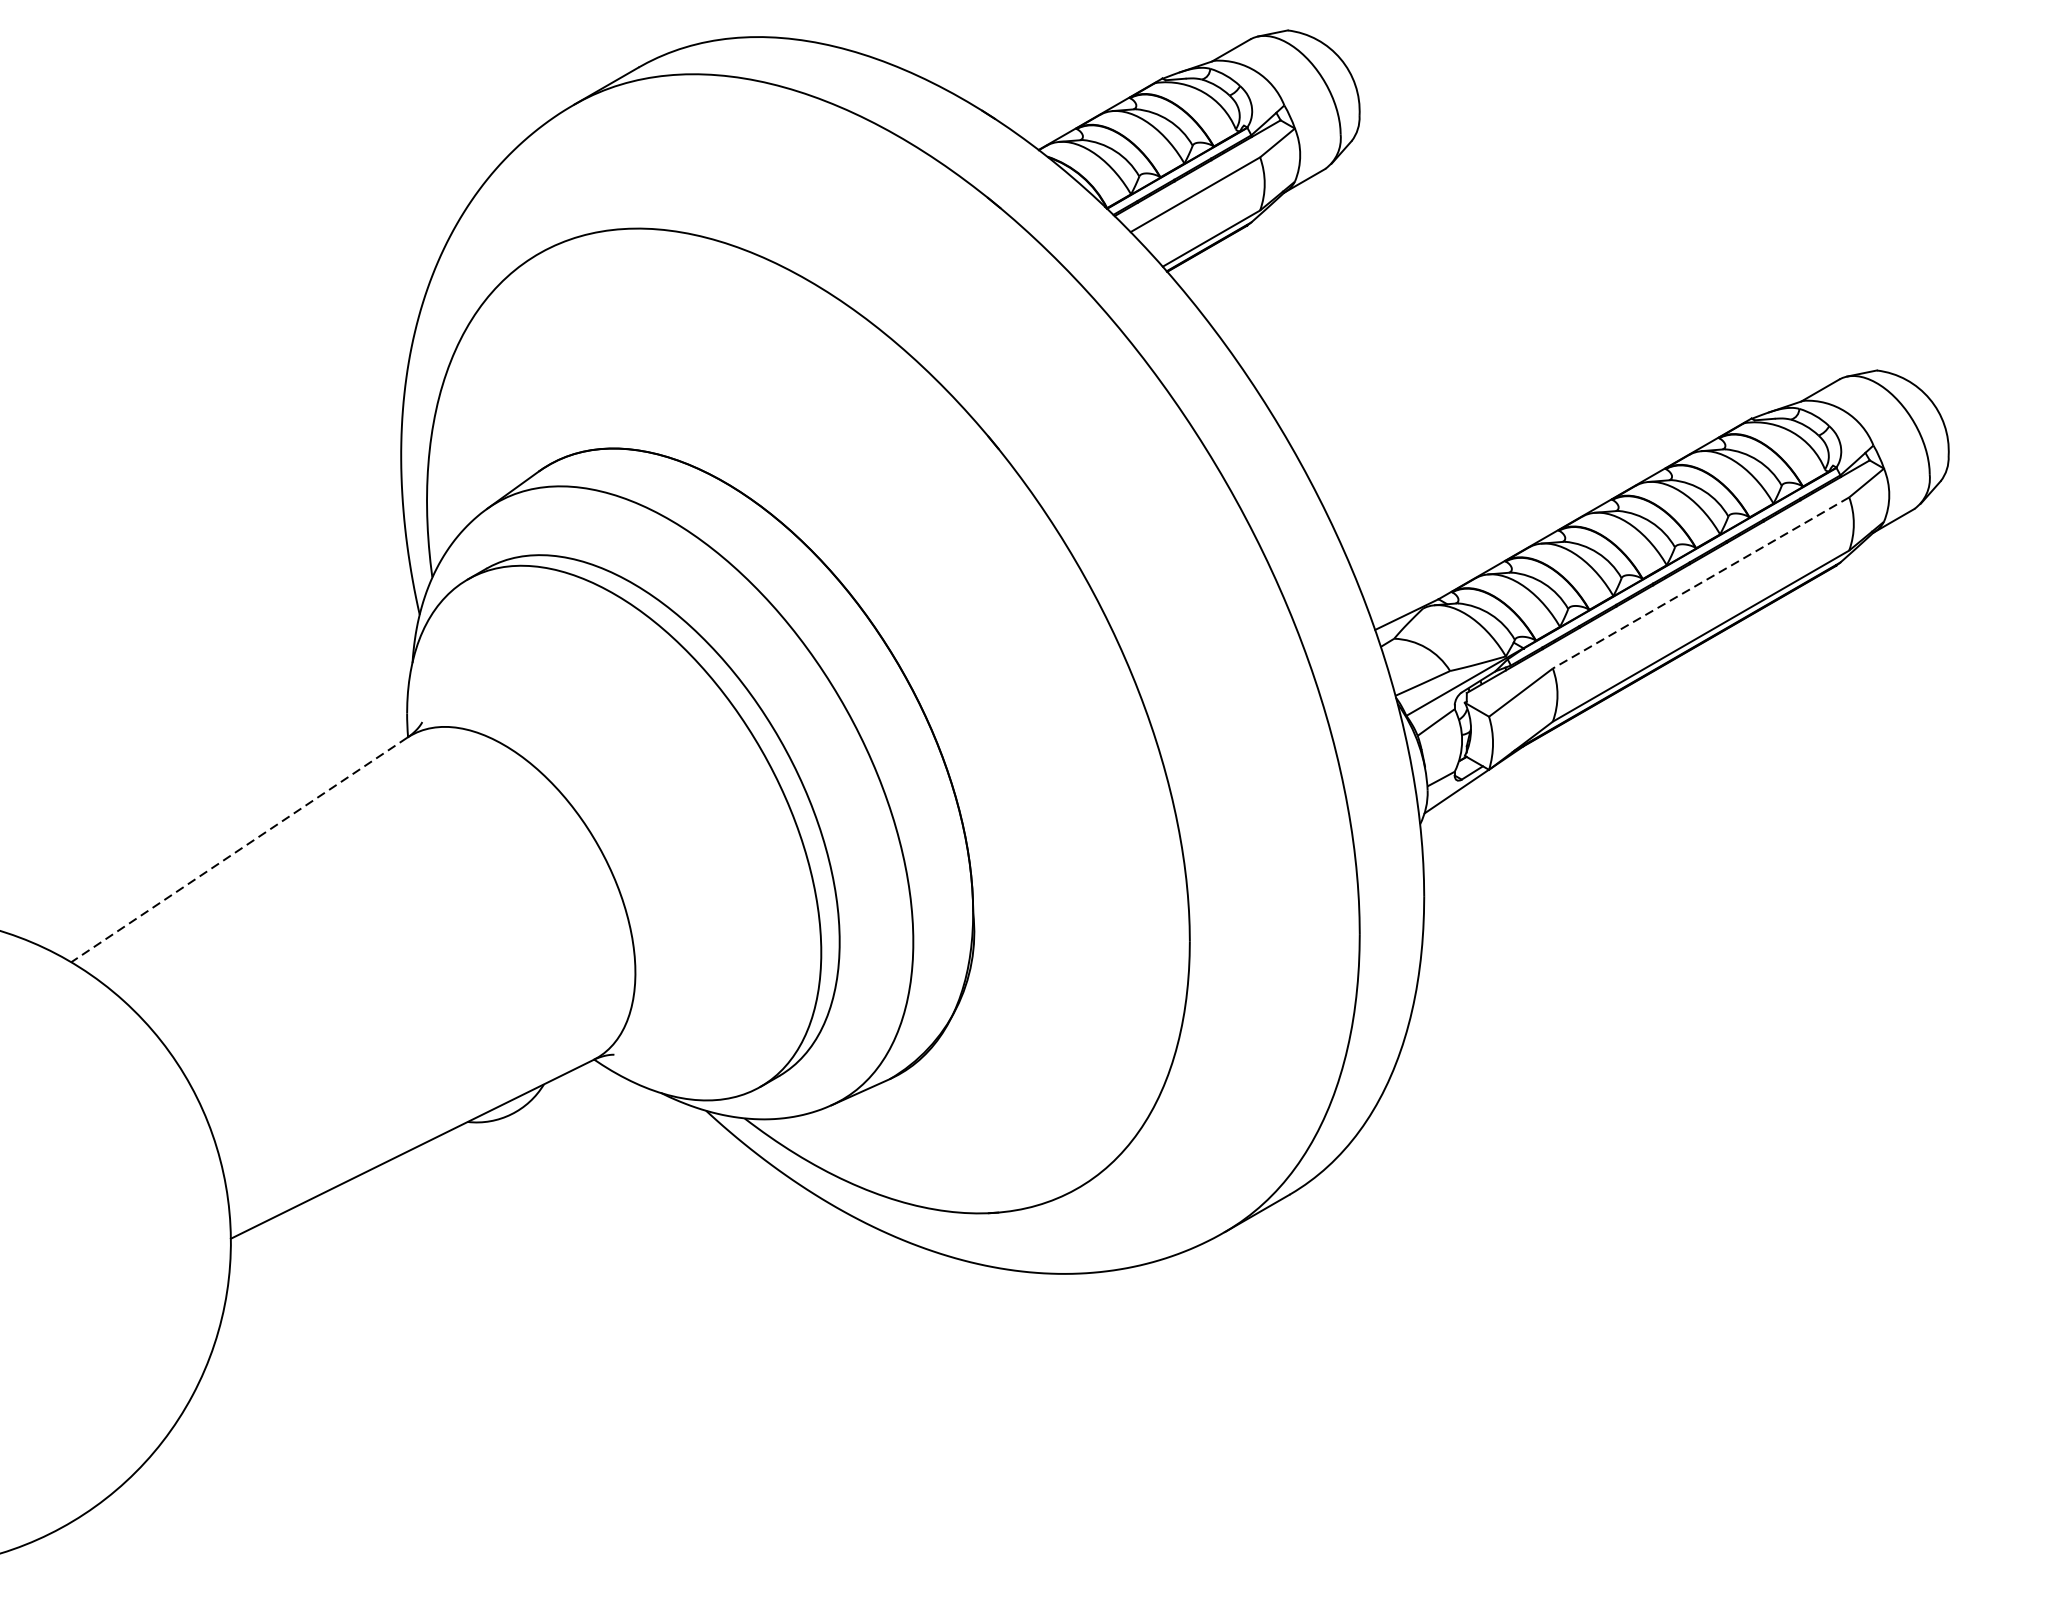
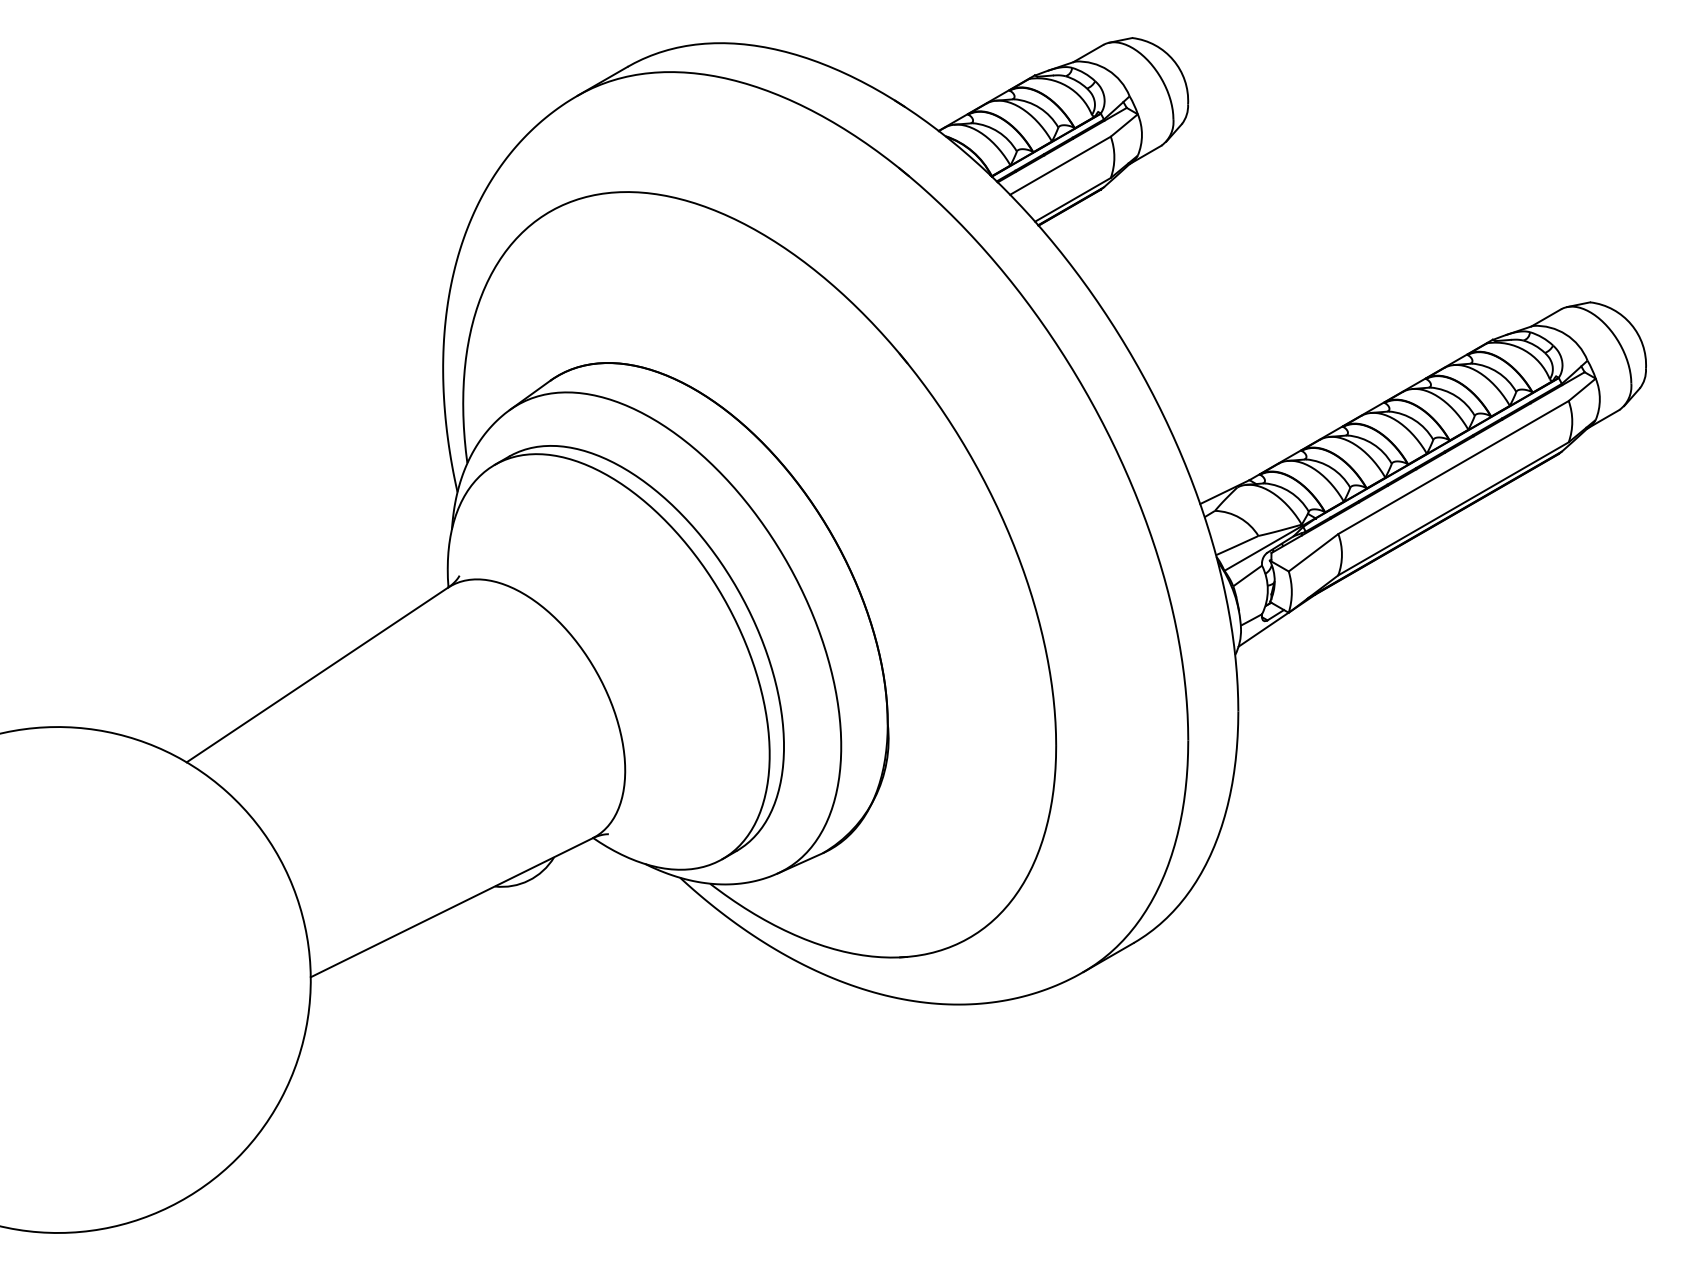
line: (1701, 582) -> (1453, 467), dashed -> solid
line: (238, 850) -> (316, 675), dashed -> solid

